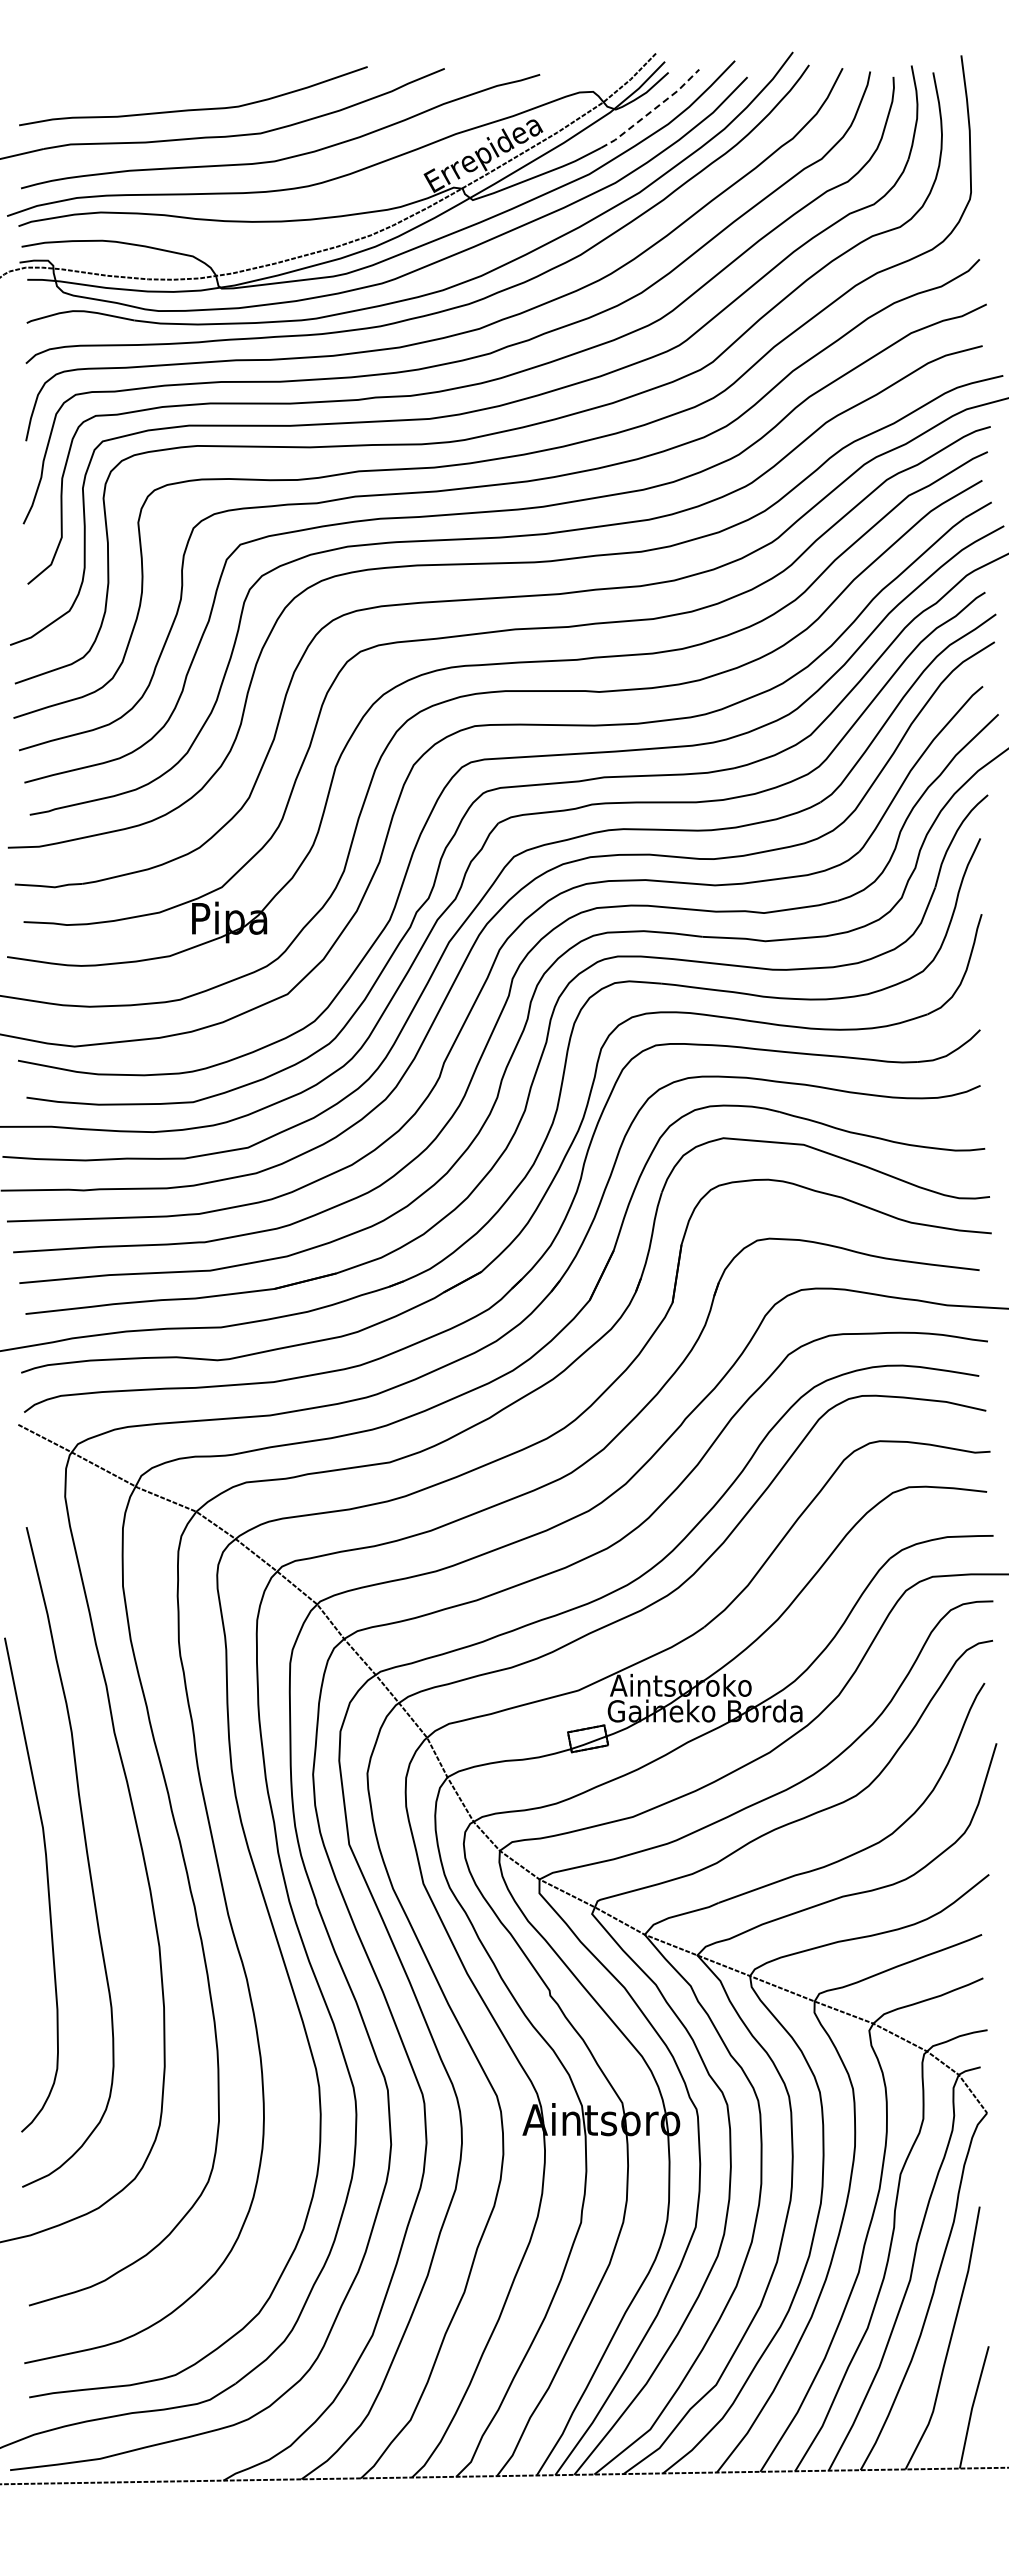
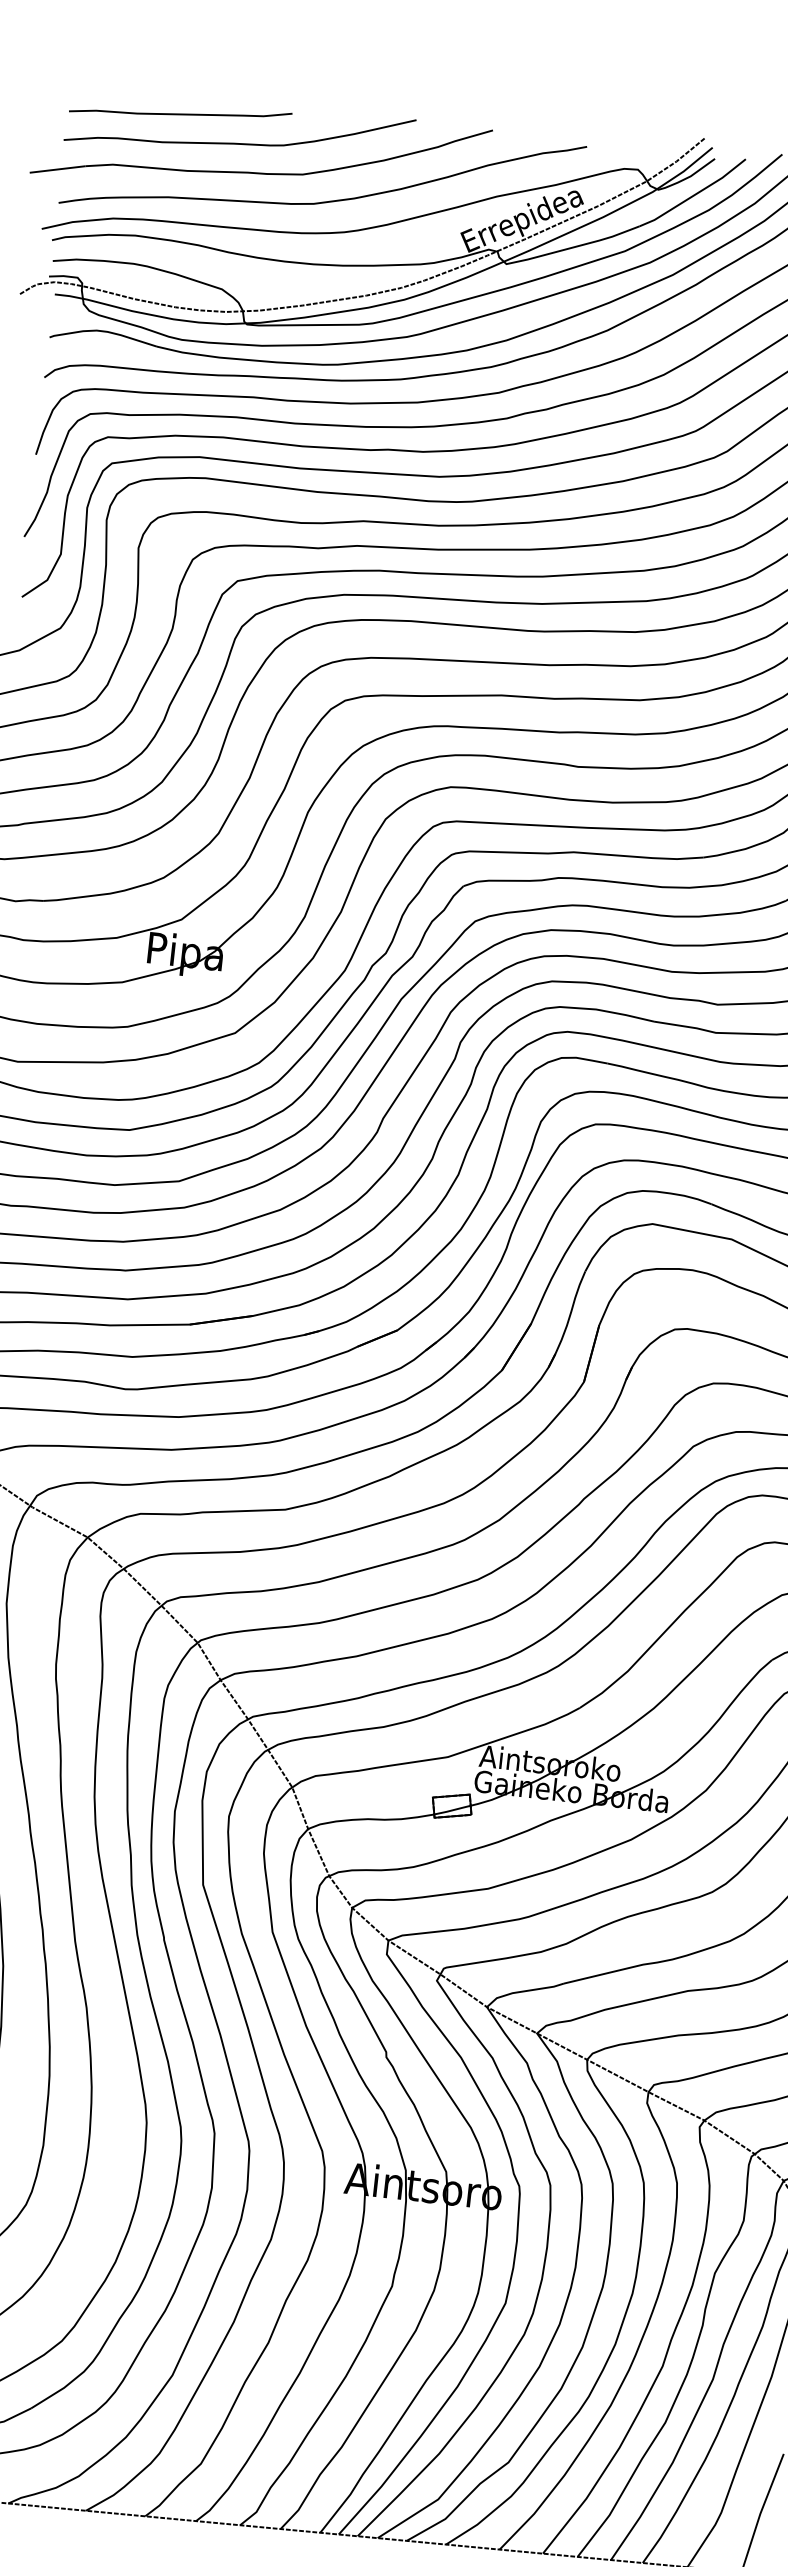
curve: (132, 86) -> (180, 113), added
line: (652, 111) -> (694, 195), dashed -> solid

